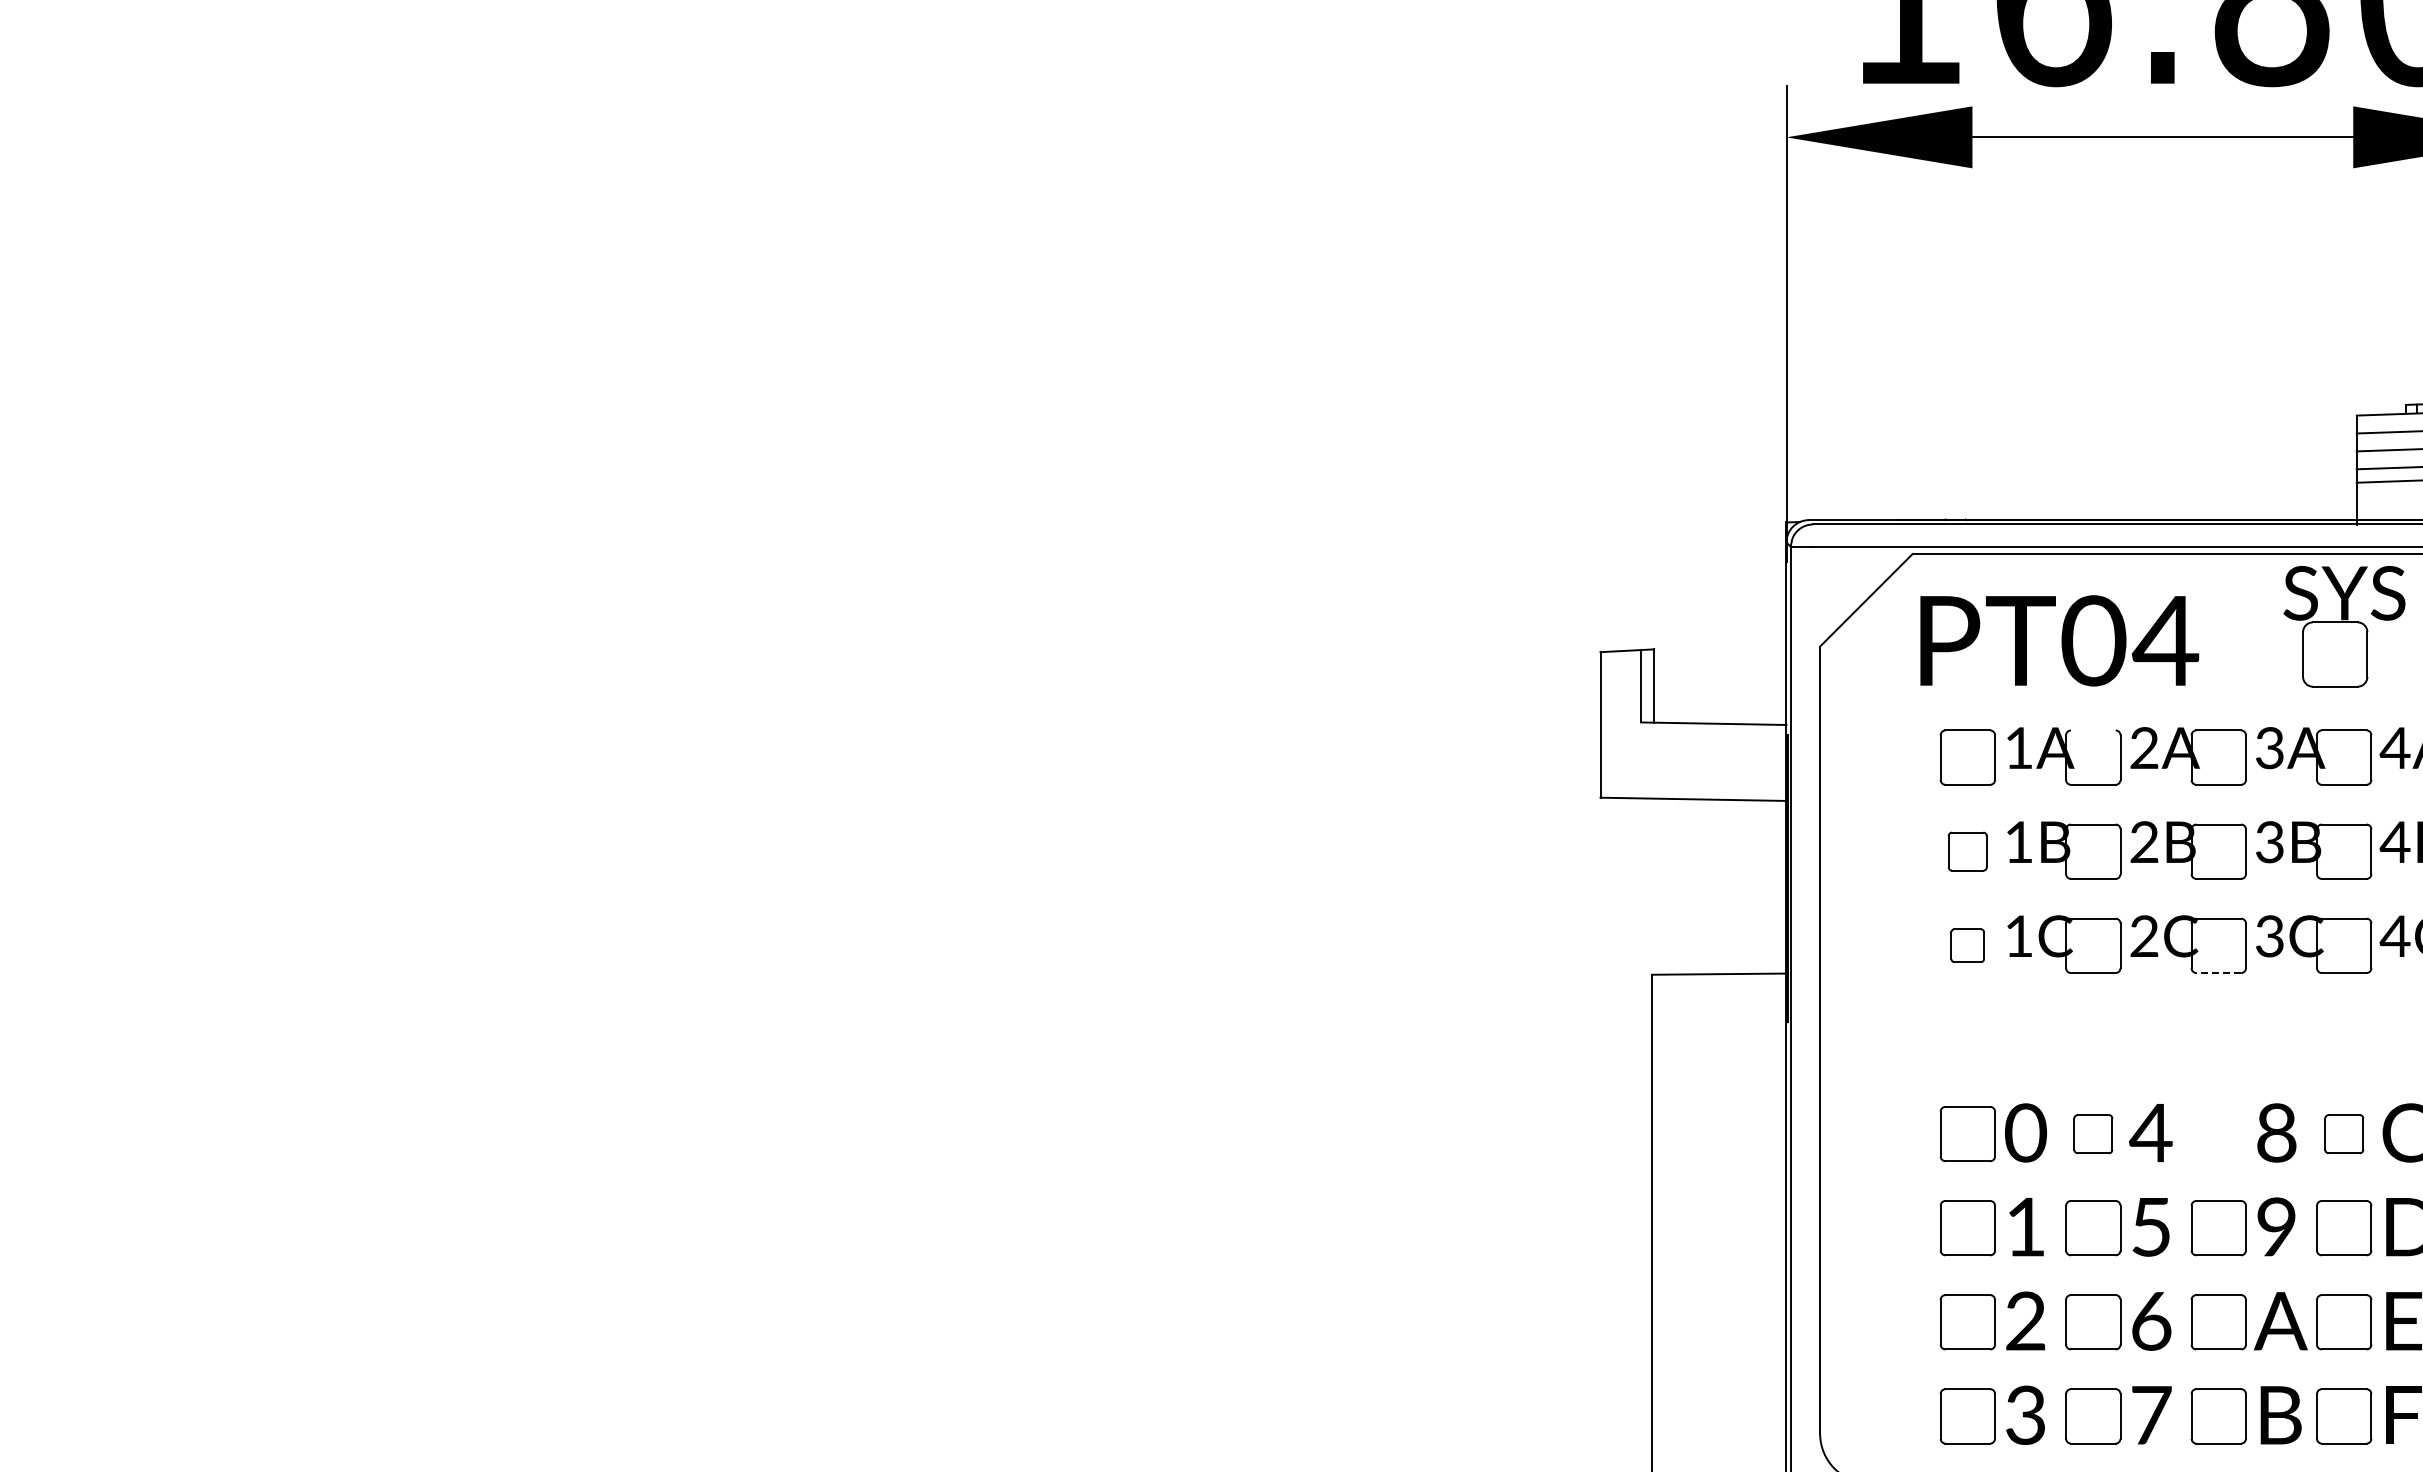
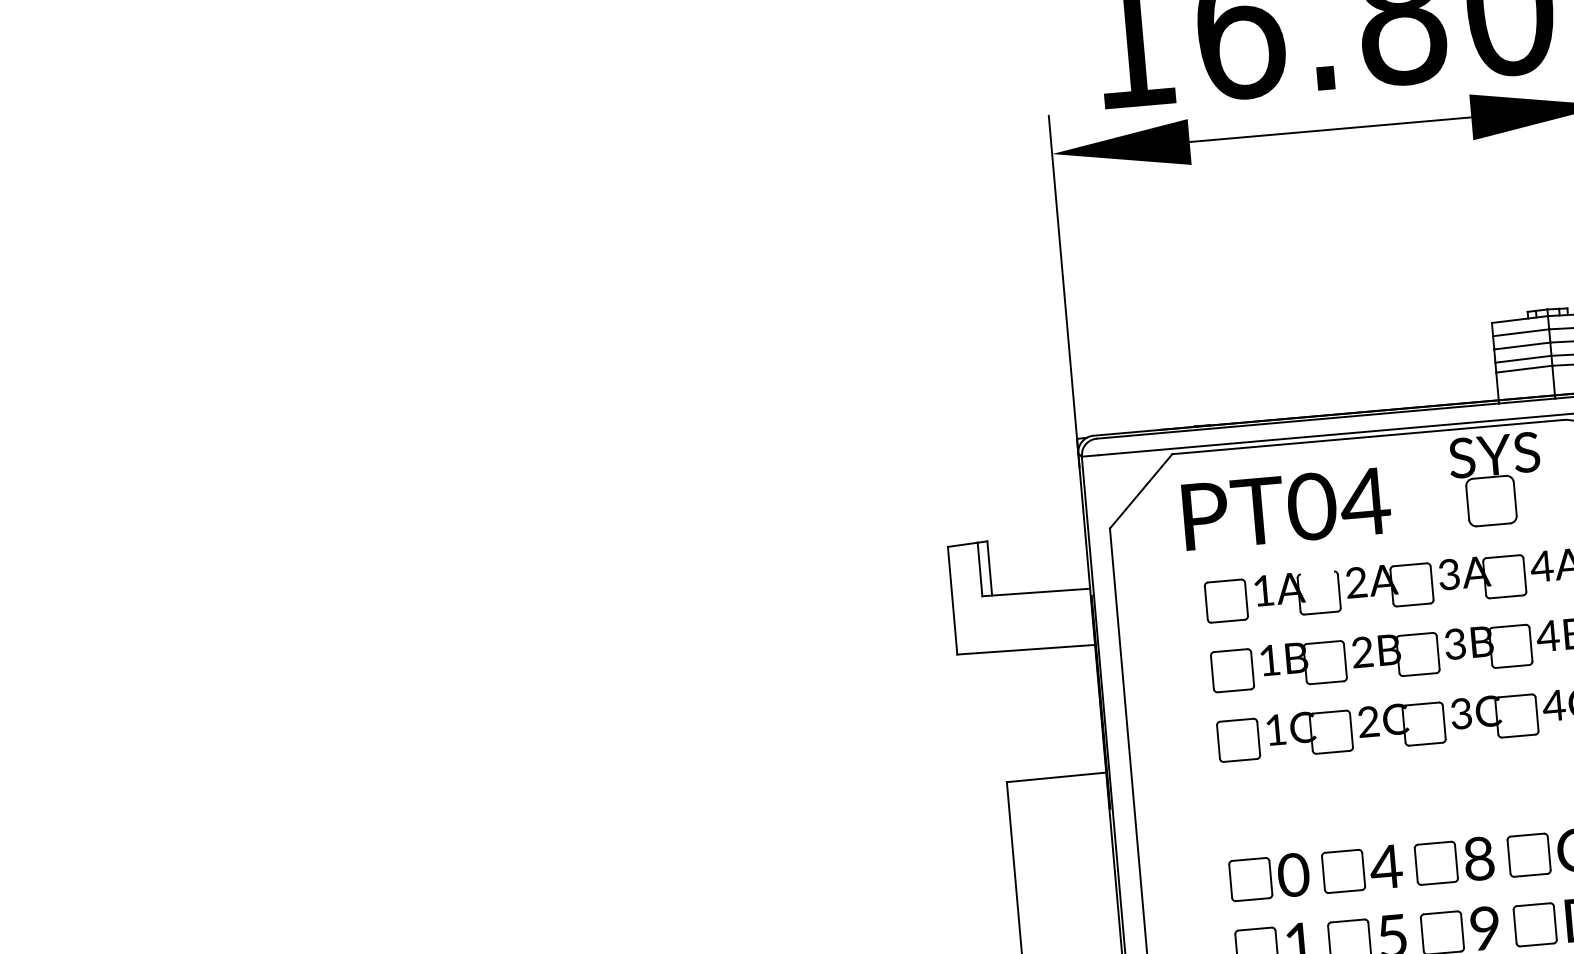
part: (1967, 851) -> (1232, 670), size x1.43
part: (1967, 945) -> (1238, 740), size x1.67
line: (2218, 973) -> (1425, 744), dashed -> solid
part: (2093, 1134) -> (1343, 871), size x1.43
part: (2218, 1134) -> (1436, 863), added
part: (2344, 1134) -> (1529, 855), size x1.43

